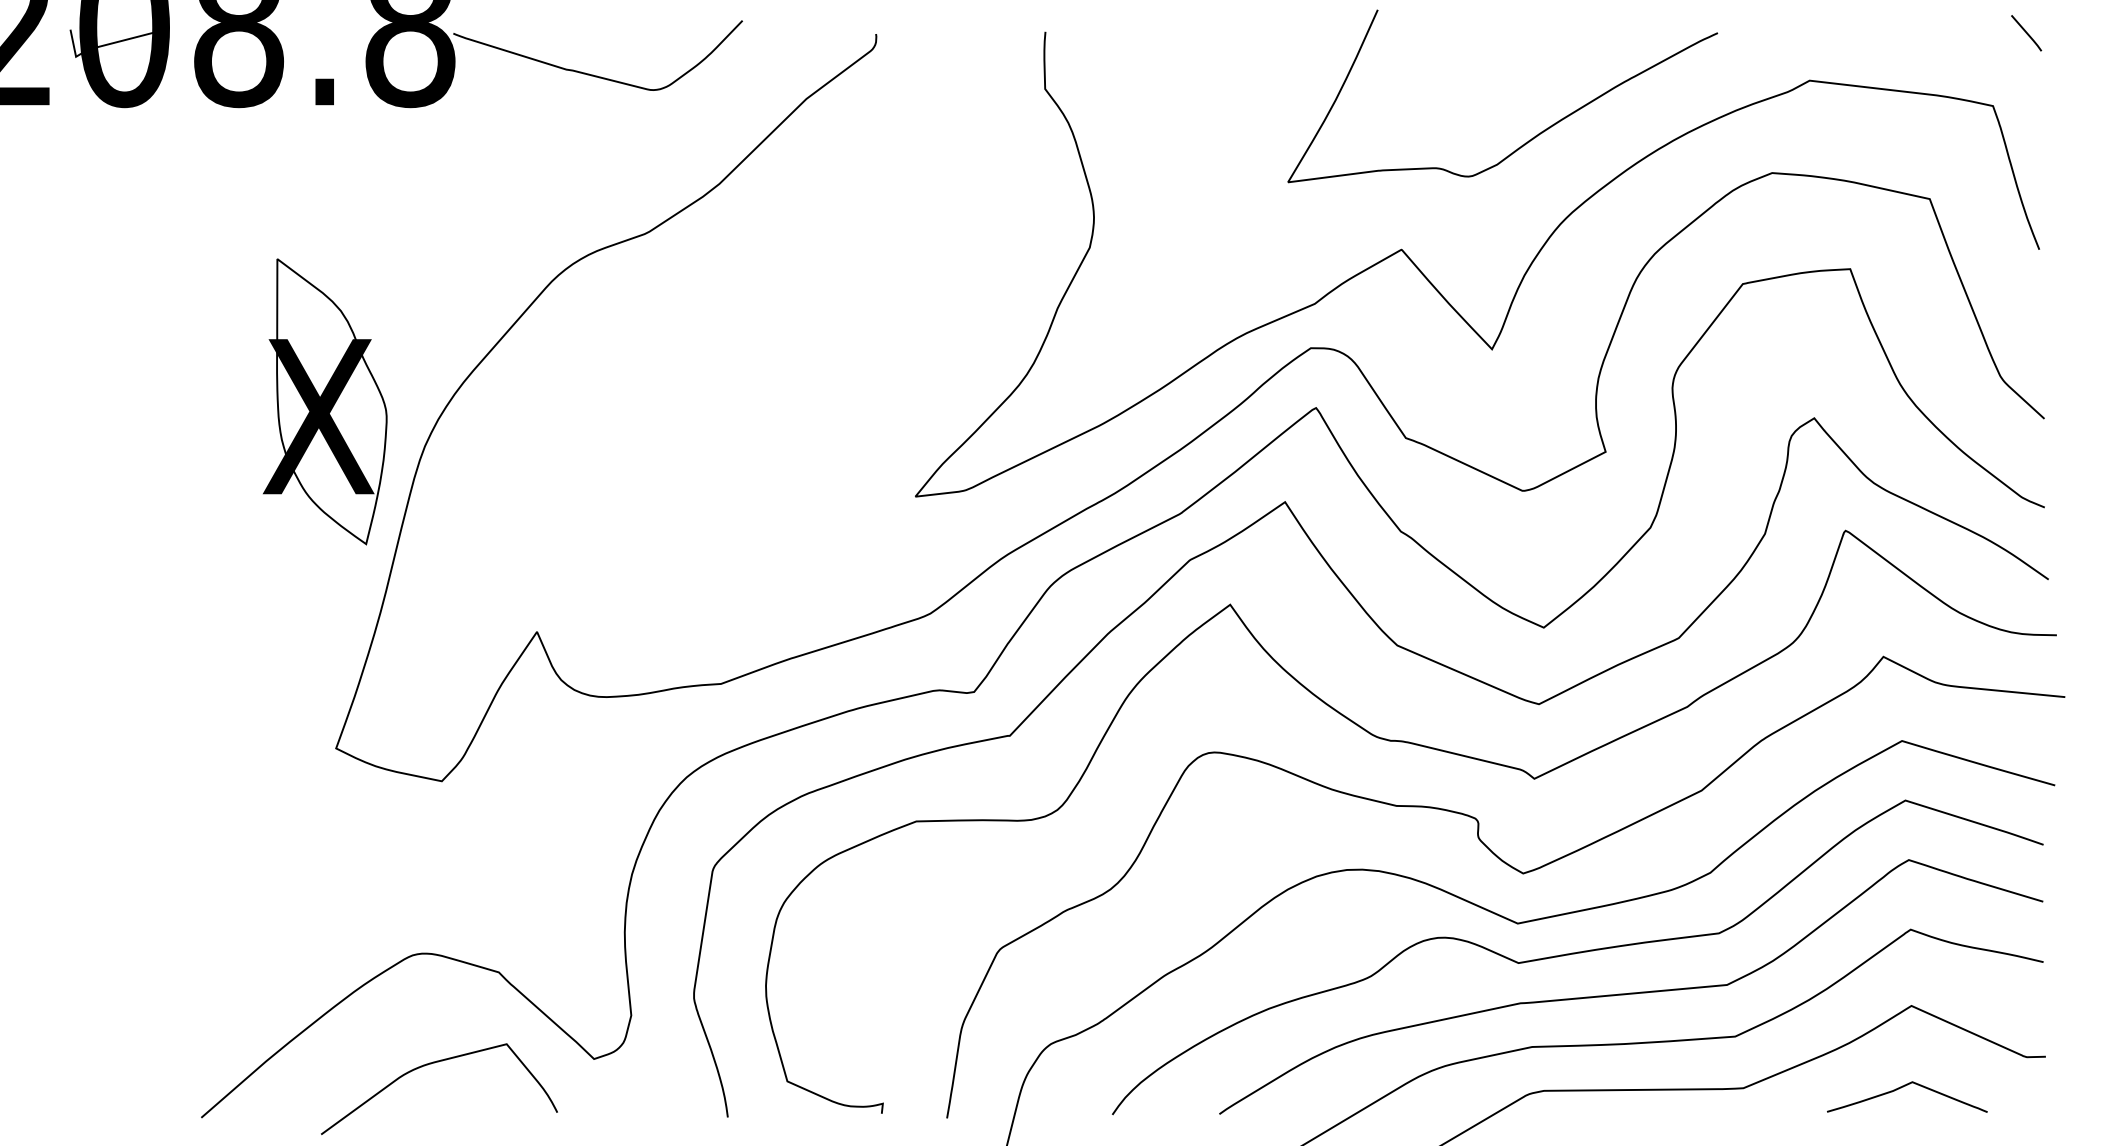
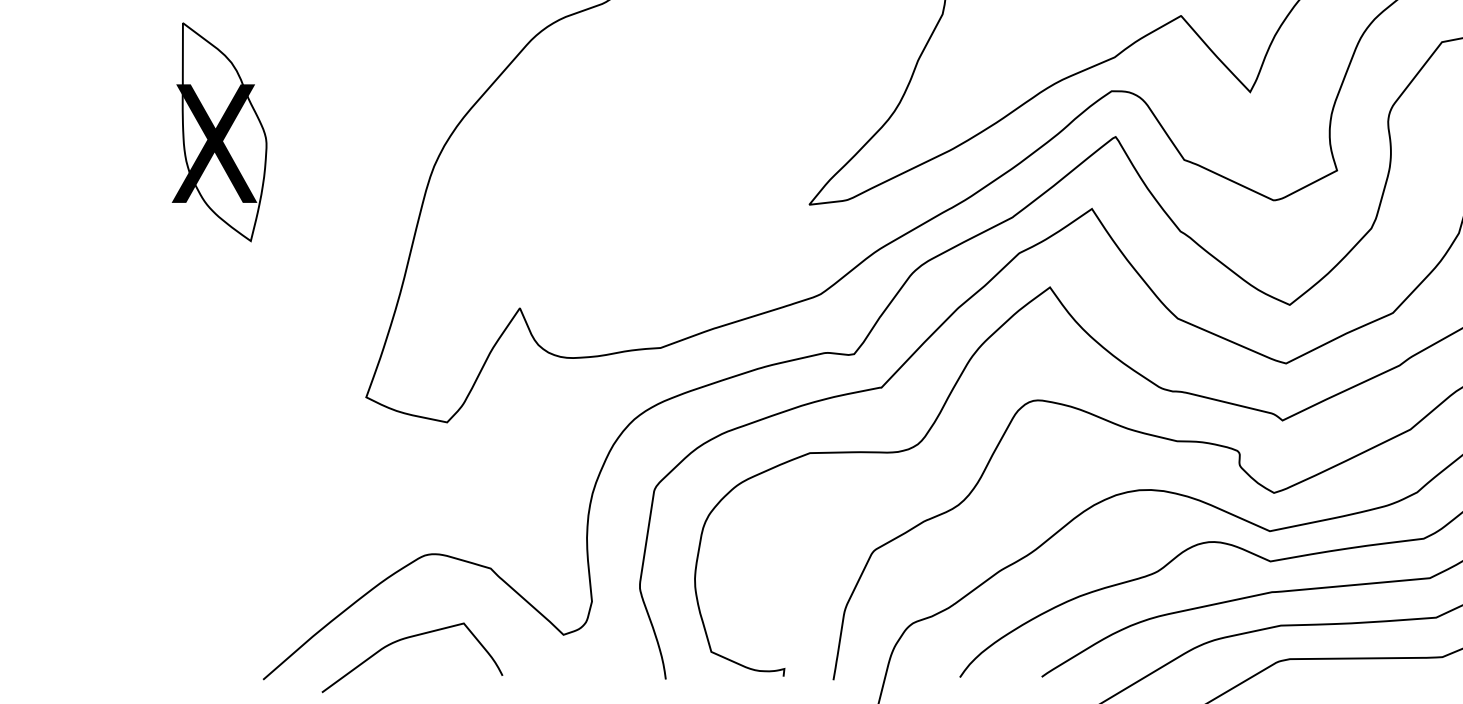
part: (325, 401) -> (219, 132), moved
curve: (431, 1064) -> (406, 638), moved

